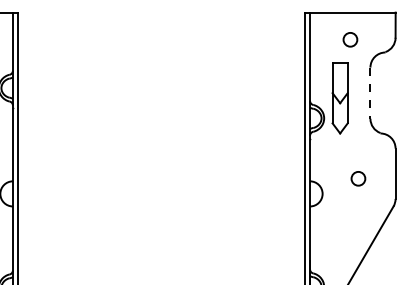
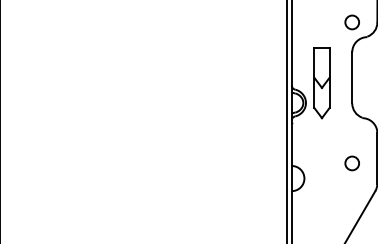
circle: (350, 39) -> (352, 22), moved
line: (370, 93) -> (352, 78), dashed -> solid
circle: (358, 178) -> (352, 163), moved

